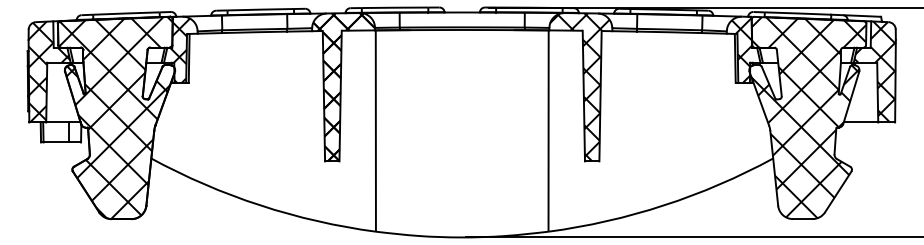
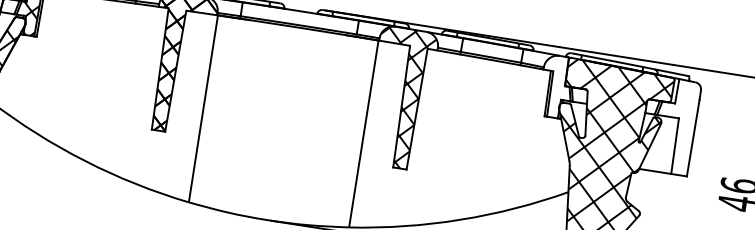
hatch: (741, 50) -> (554, 87), removed
hatch: (874, 71) -> (675, 126), removed

